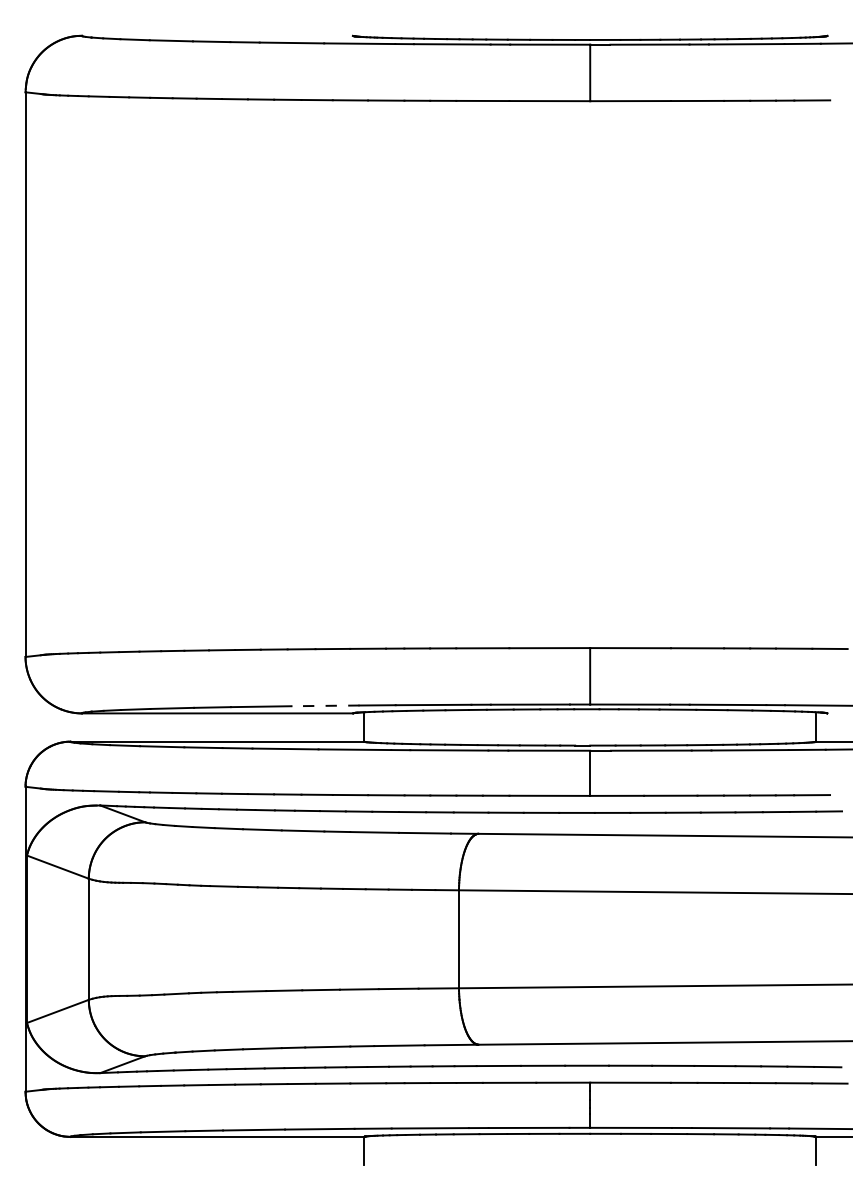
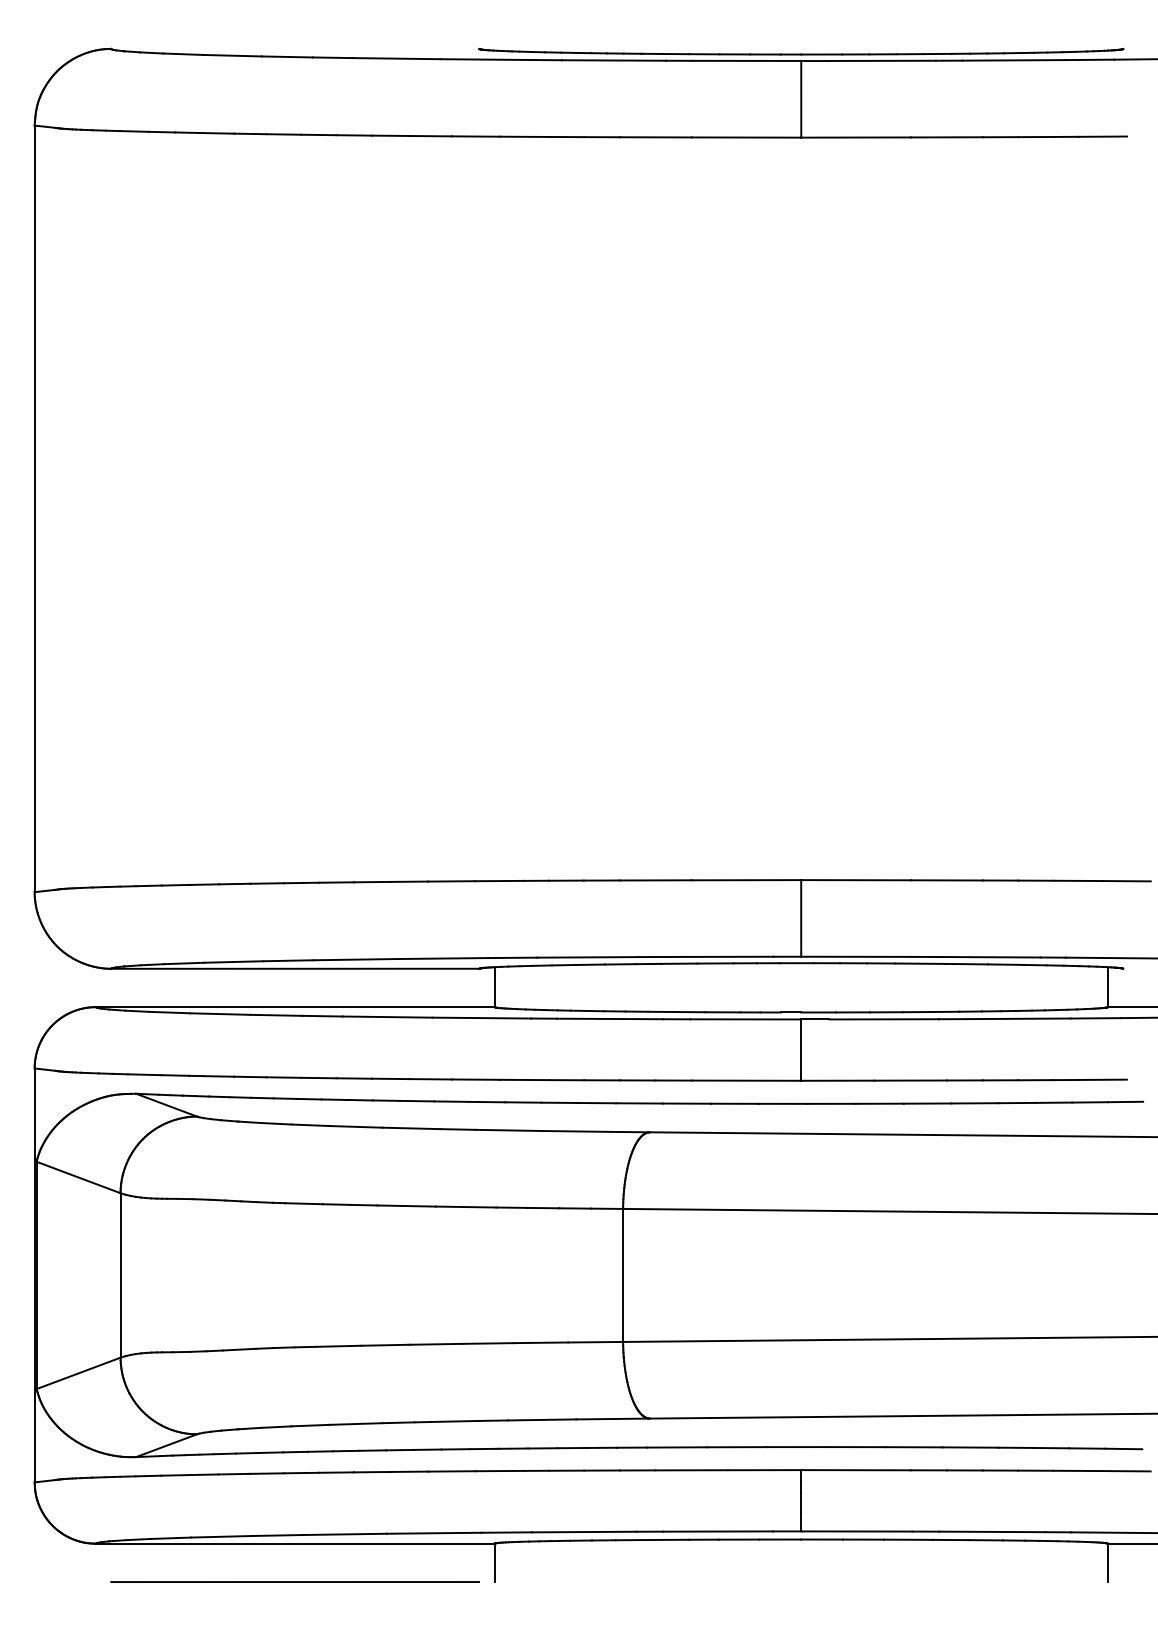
line: (325, 705) -> (441, 958), dashed -> solid
line: (216, 1164) -> (294, 1581), added

